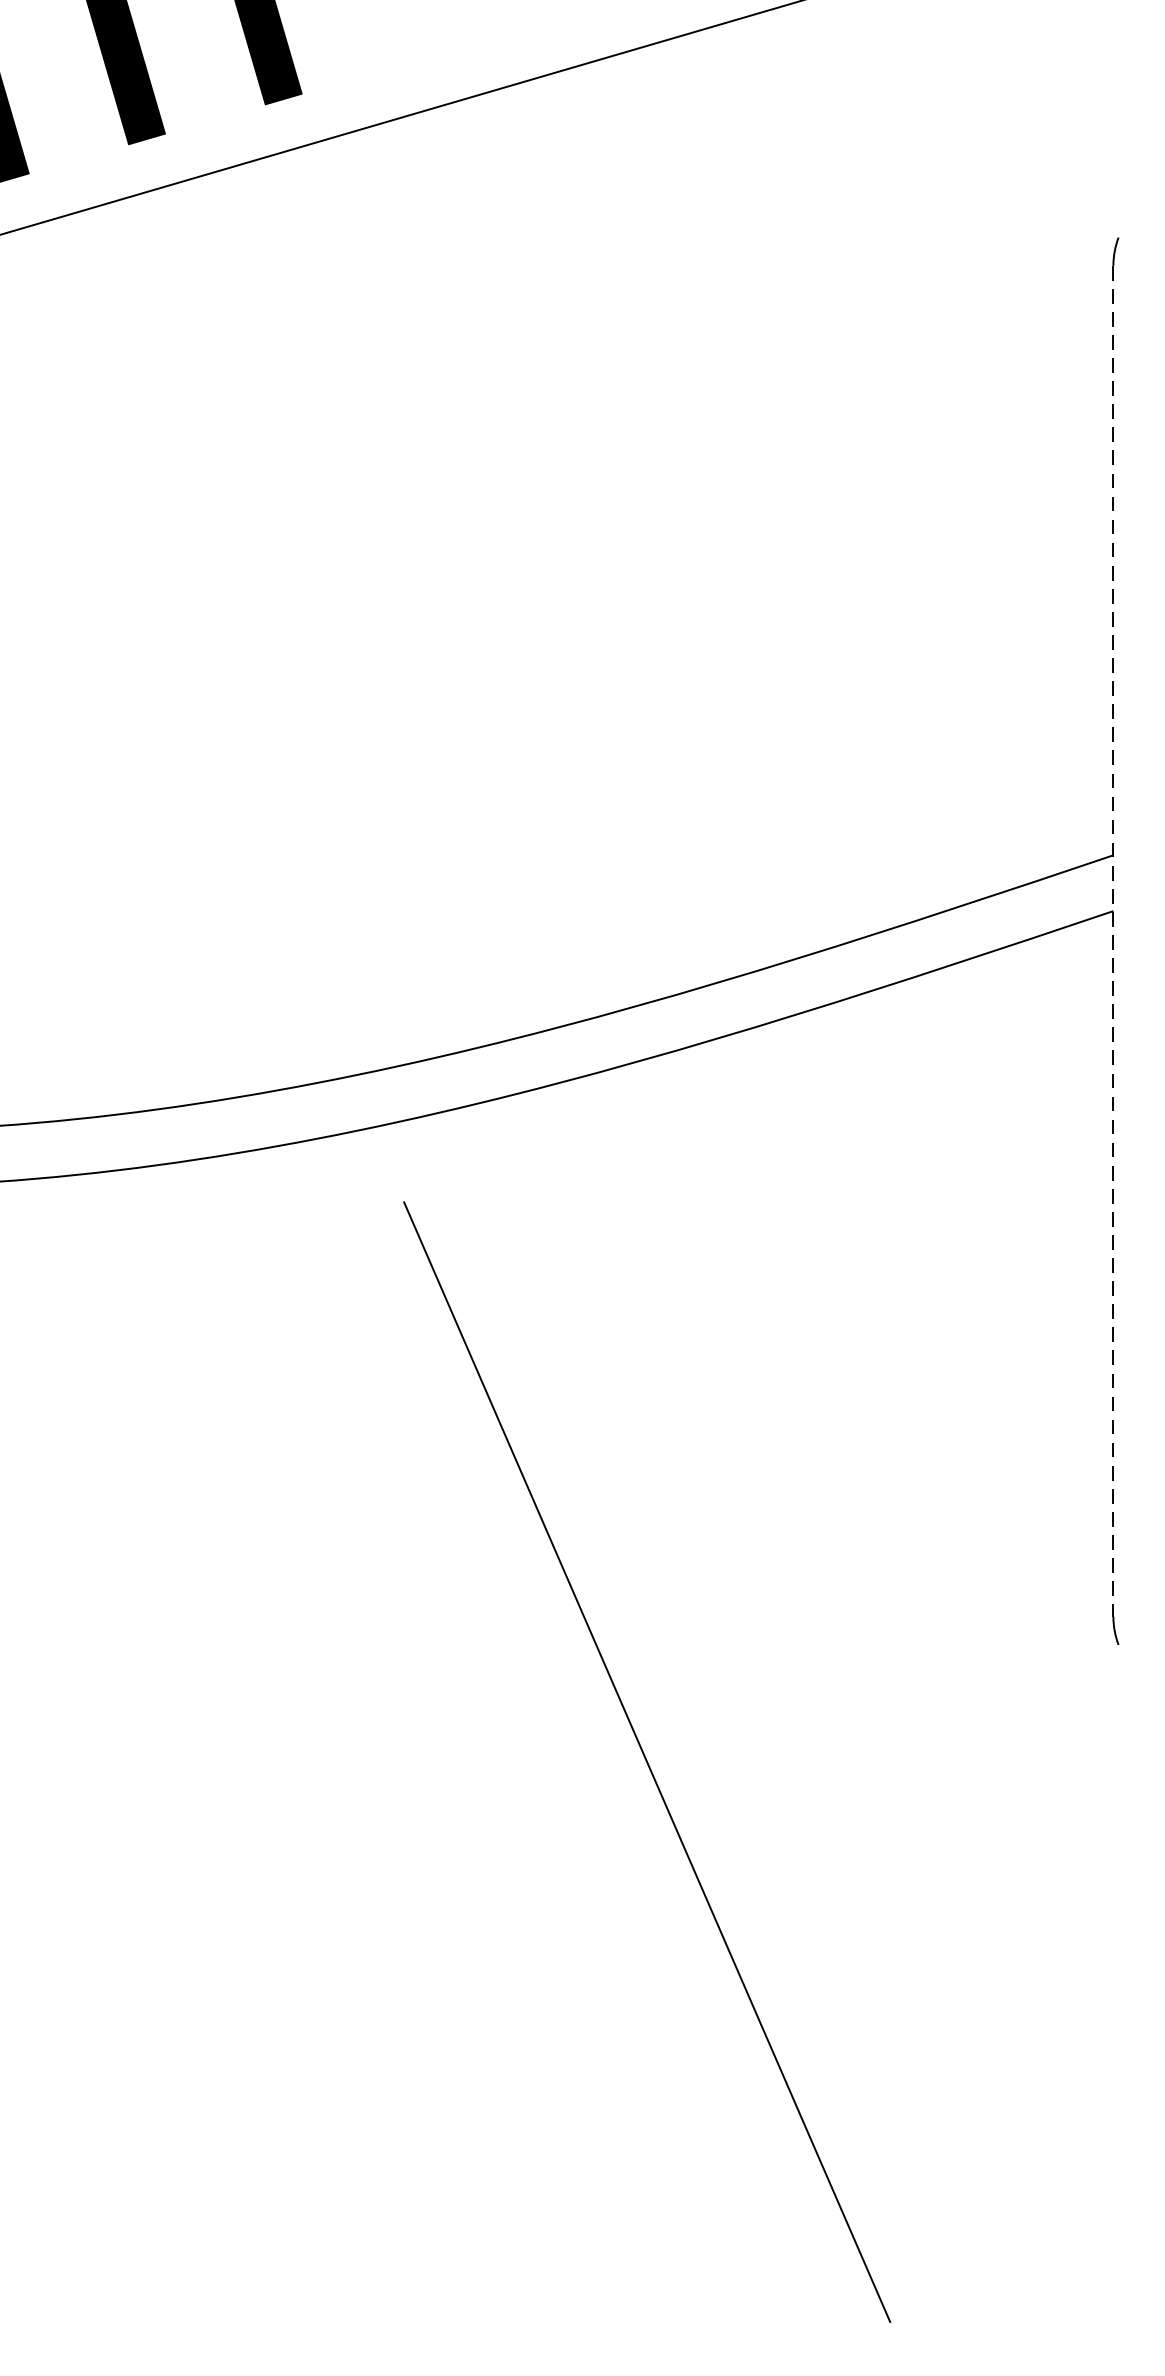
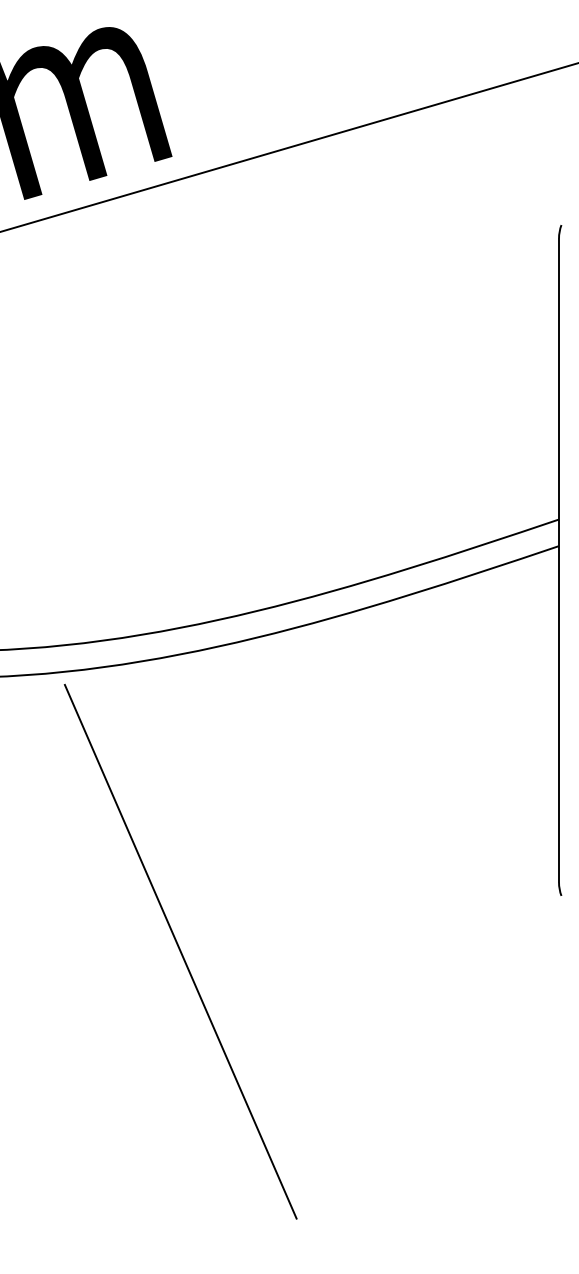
line: (1114, 941) -> (559, 560), dashed -> solid
line: (646, 1761) -> (180, 951), moved

